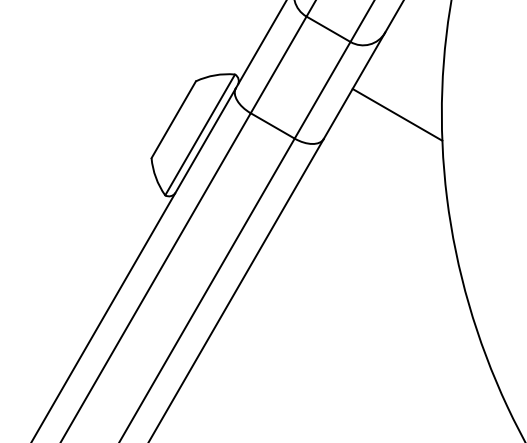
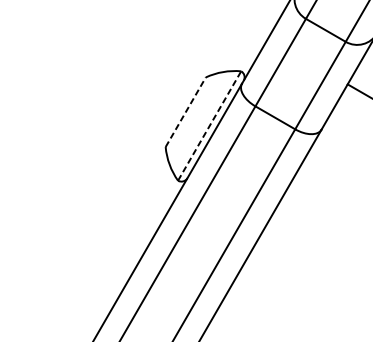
line: (174, 119) -> (186, 112), solid -> dashed
line: (200, 134) -> (209, 125), solid -> dashed

